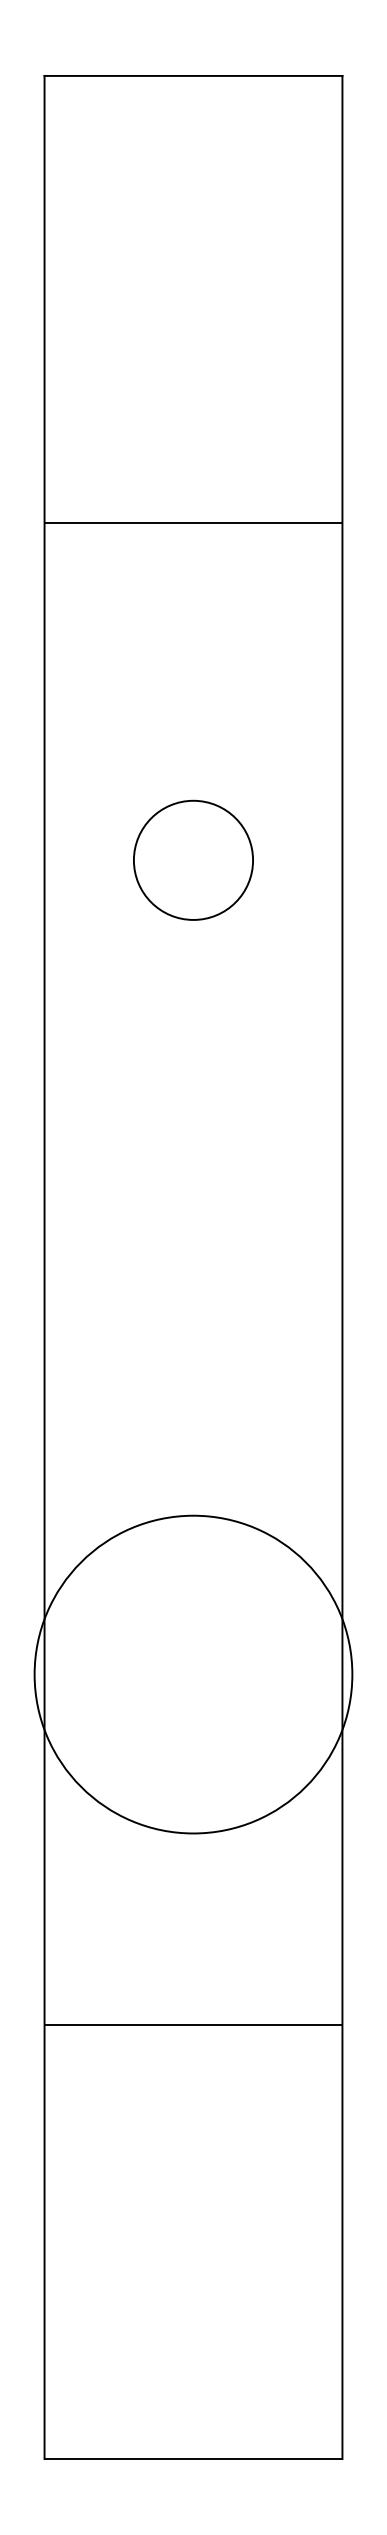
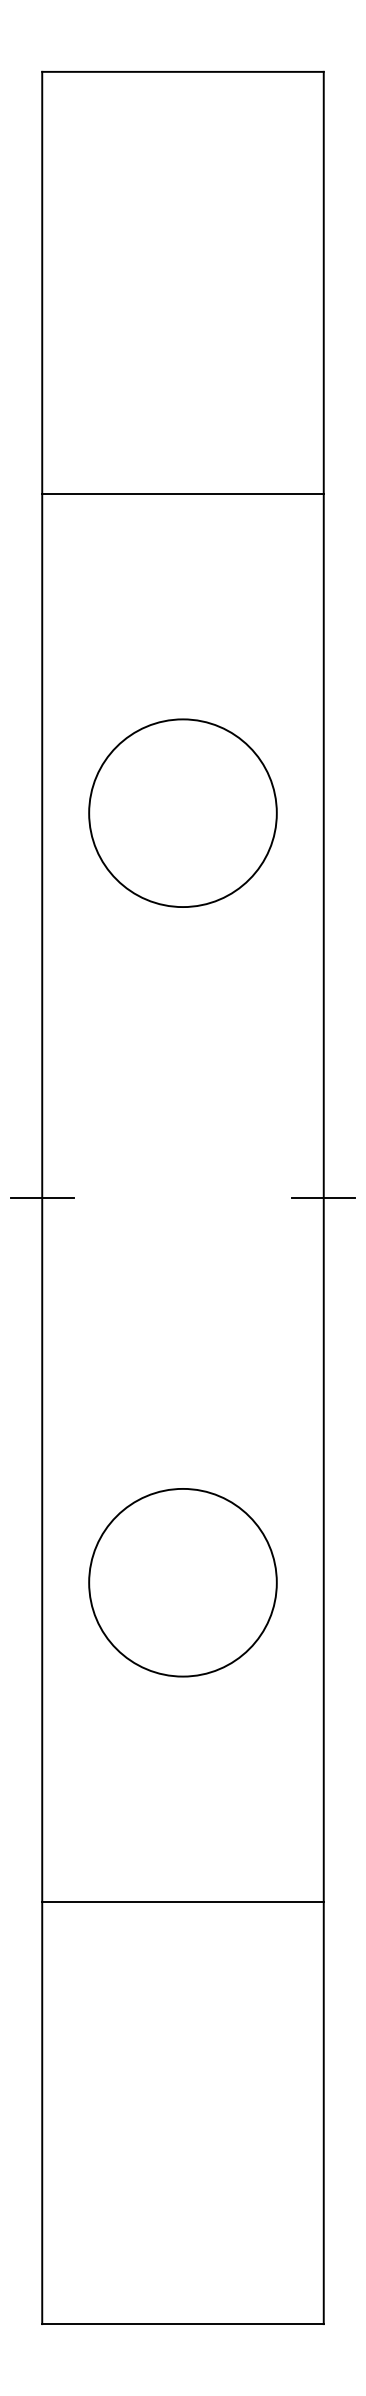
circle: (192, 860) -> (182, 813), size x1.67
line: (43, 1266) -> (41, 1197), added
line: (342, 1266) -> (323, 1197), added
circle: (192, 1674) -> (182, 1582), size x0.62
line: (192, 2024) -> (182, 1901), moved

